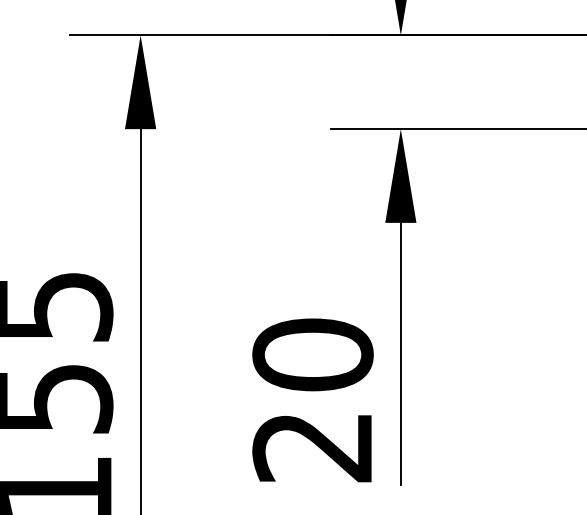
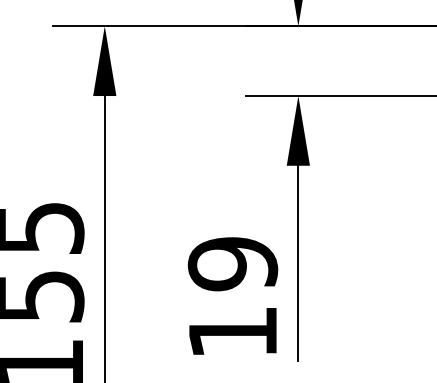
text: (312, 400) -> (232, 297), 20 -> 19

